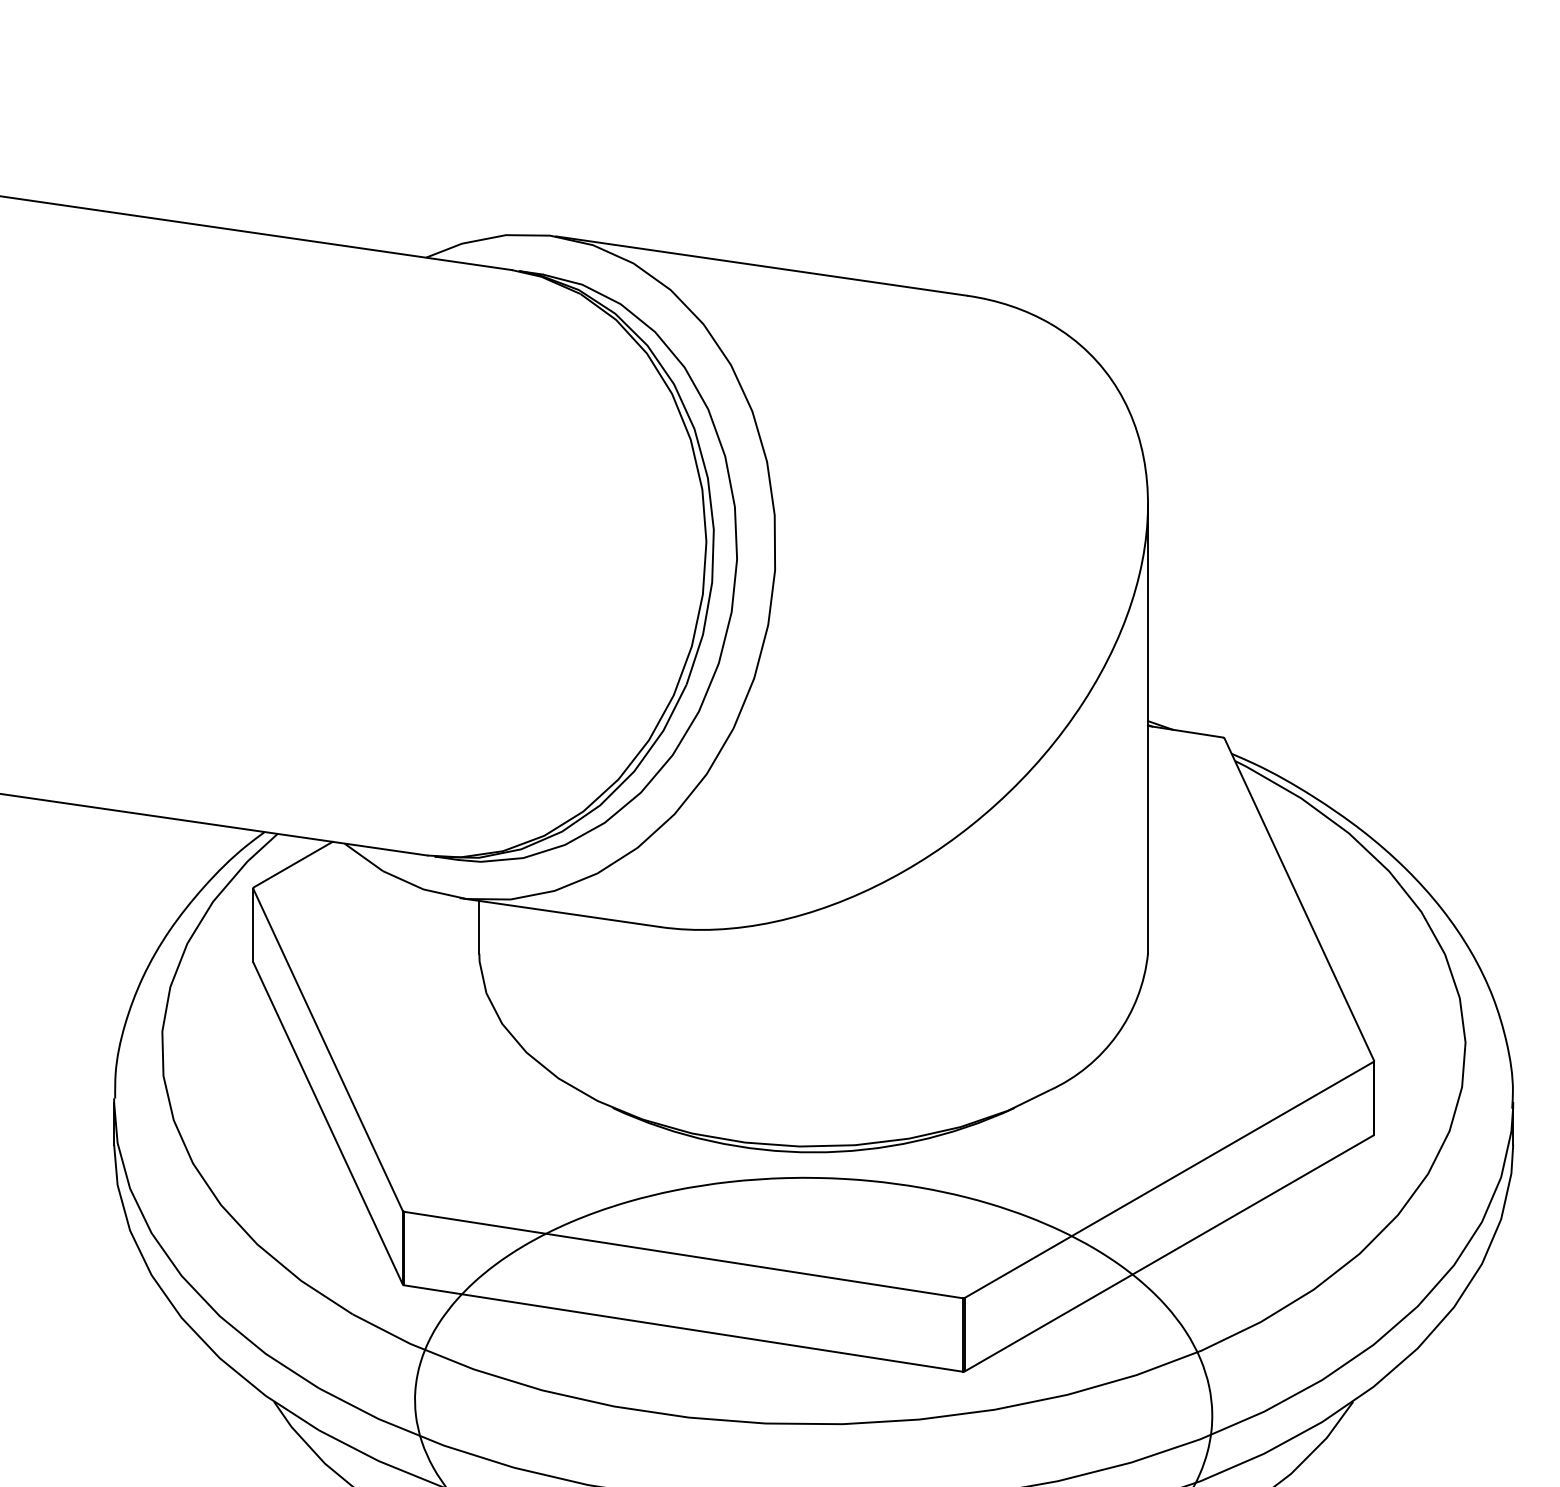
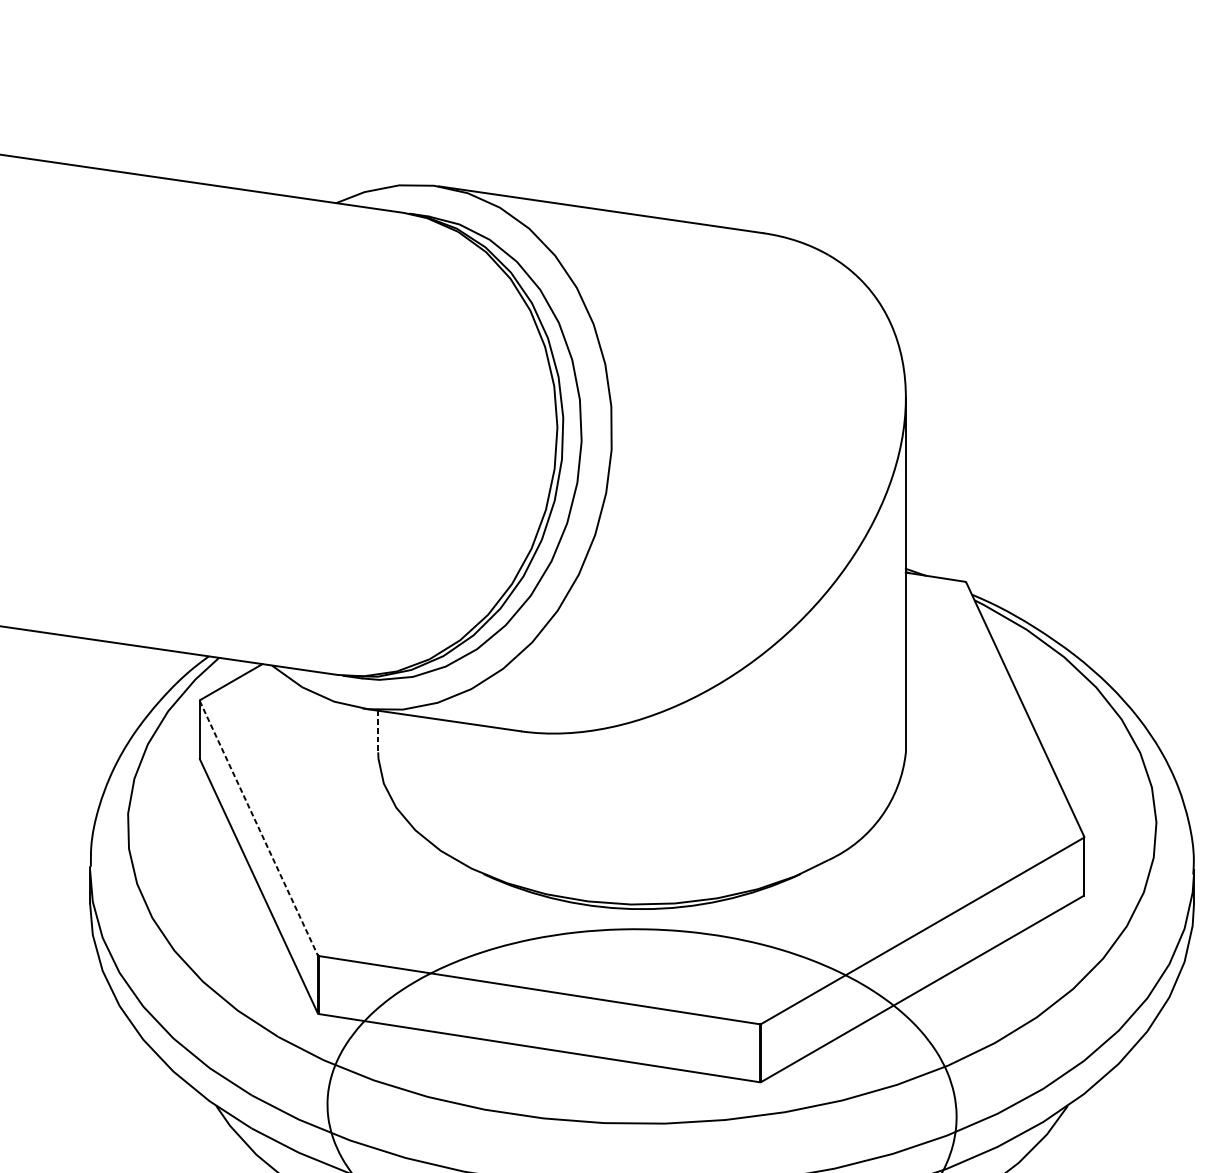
line: (479, 927) -> (378, 731), solid -> dashed
line: (328, 1049) -> (259, 827), solid -> dashed

